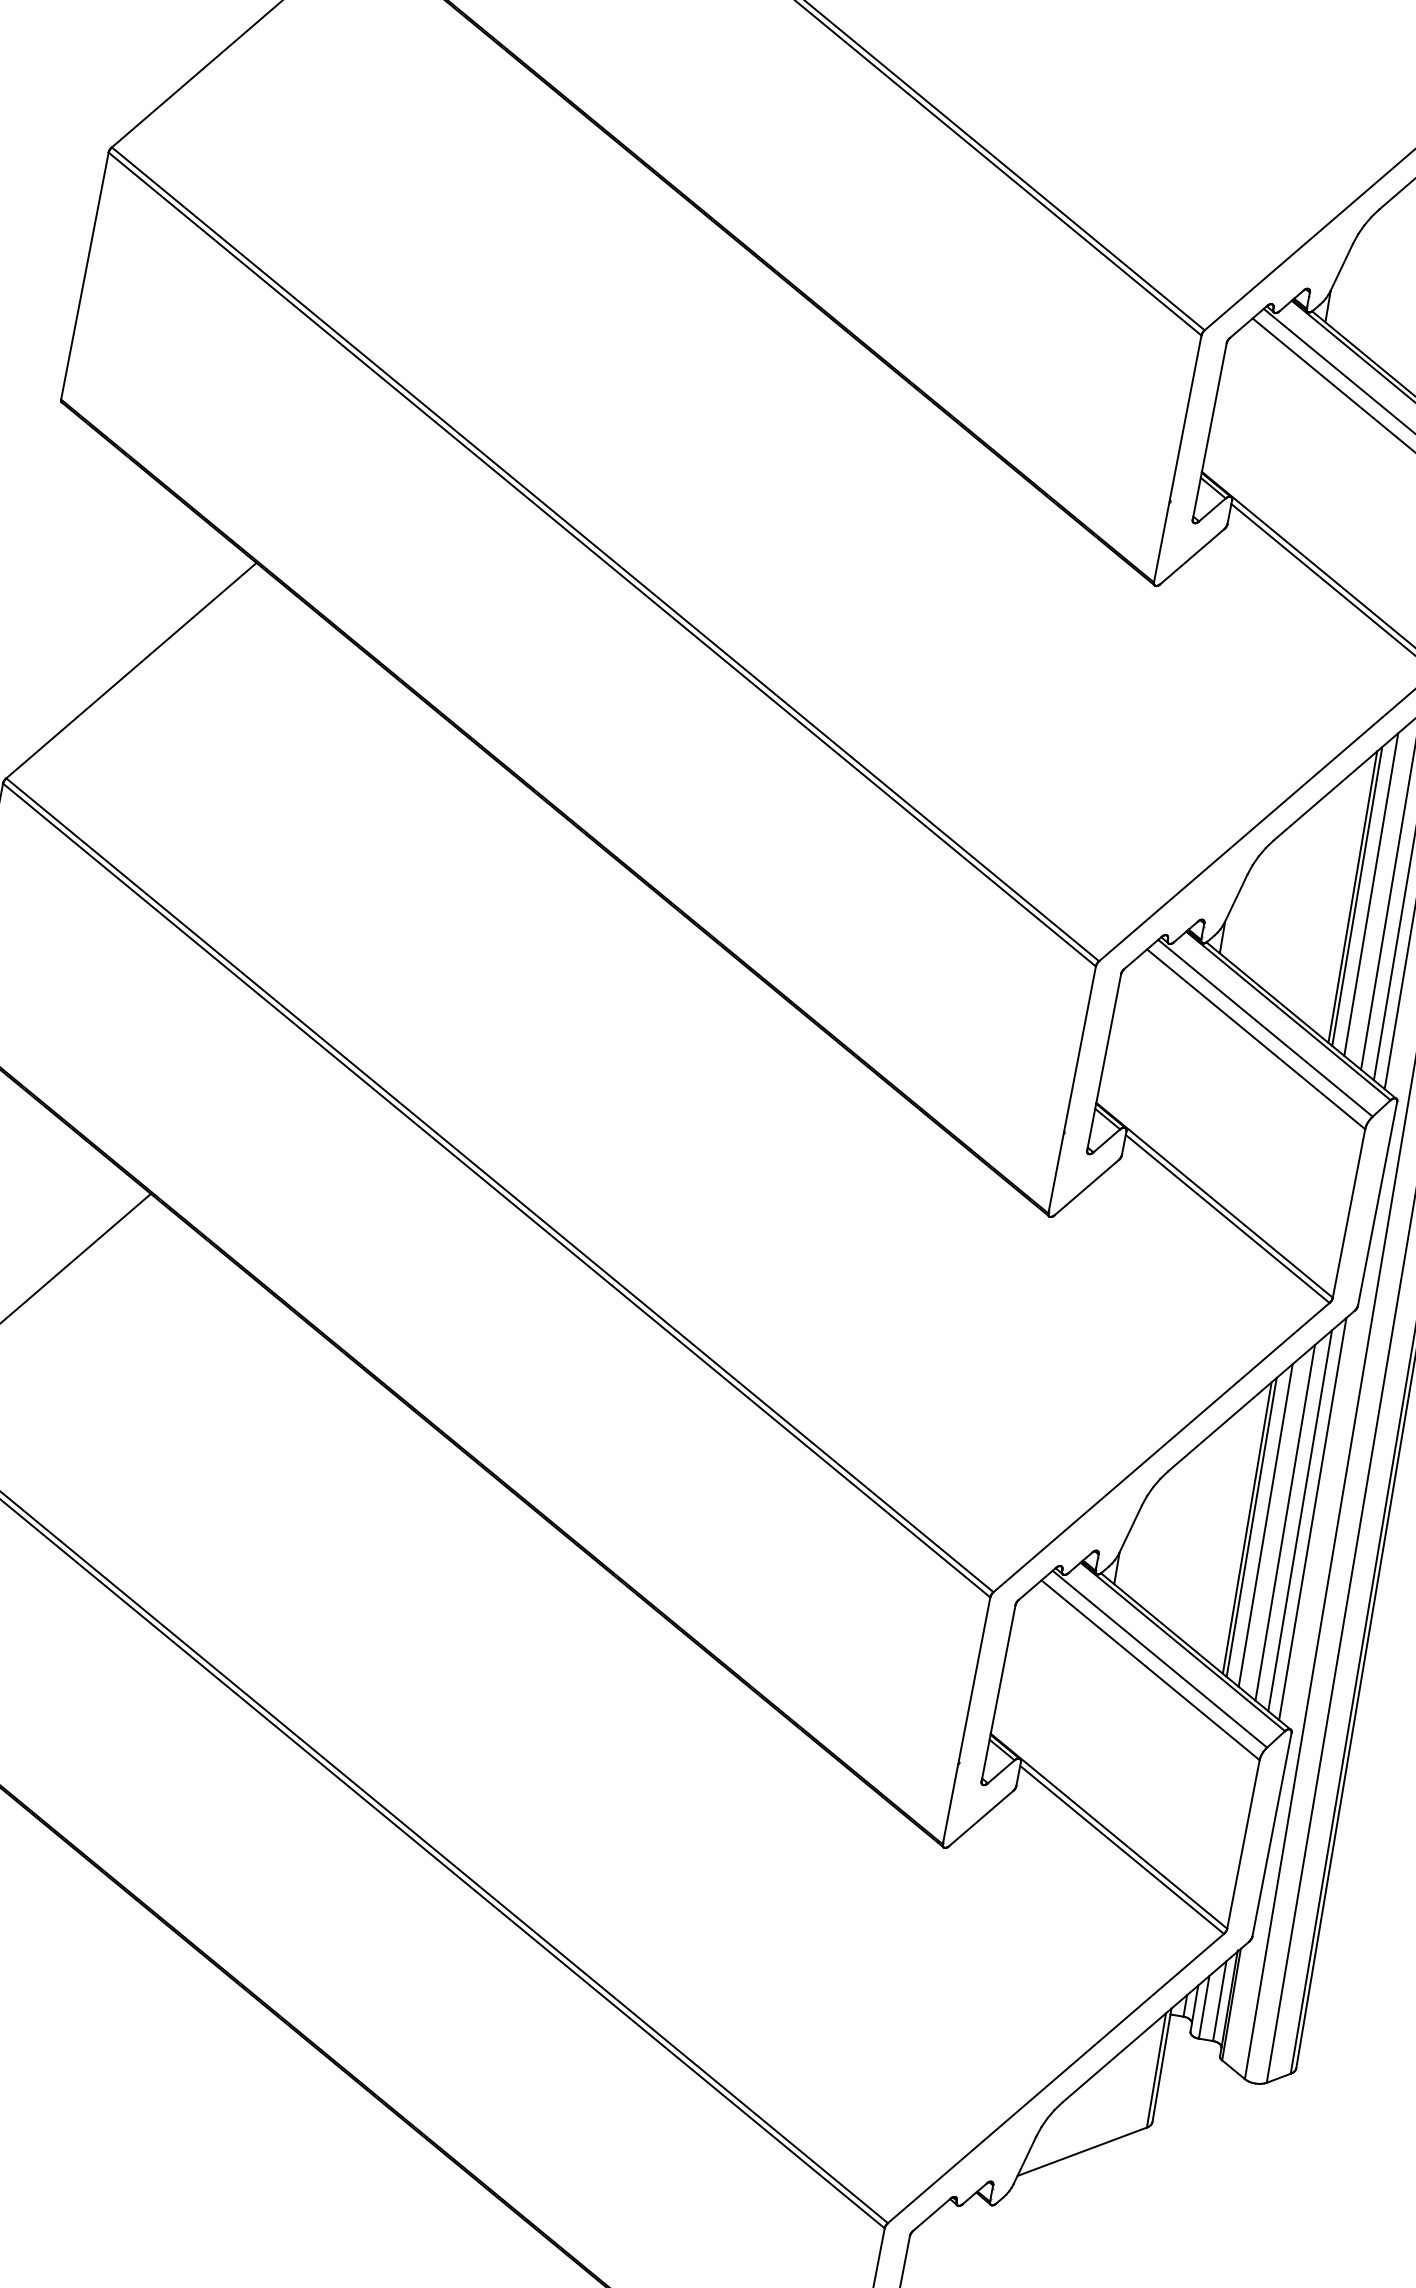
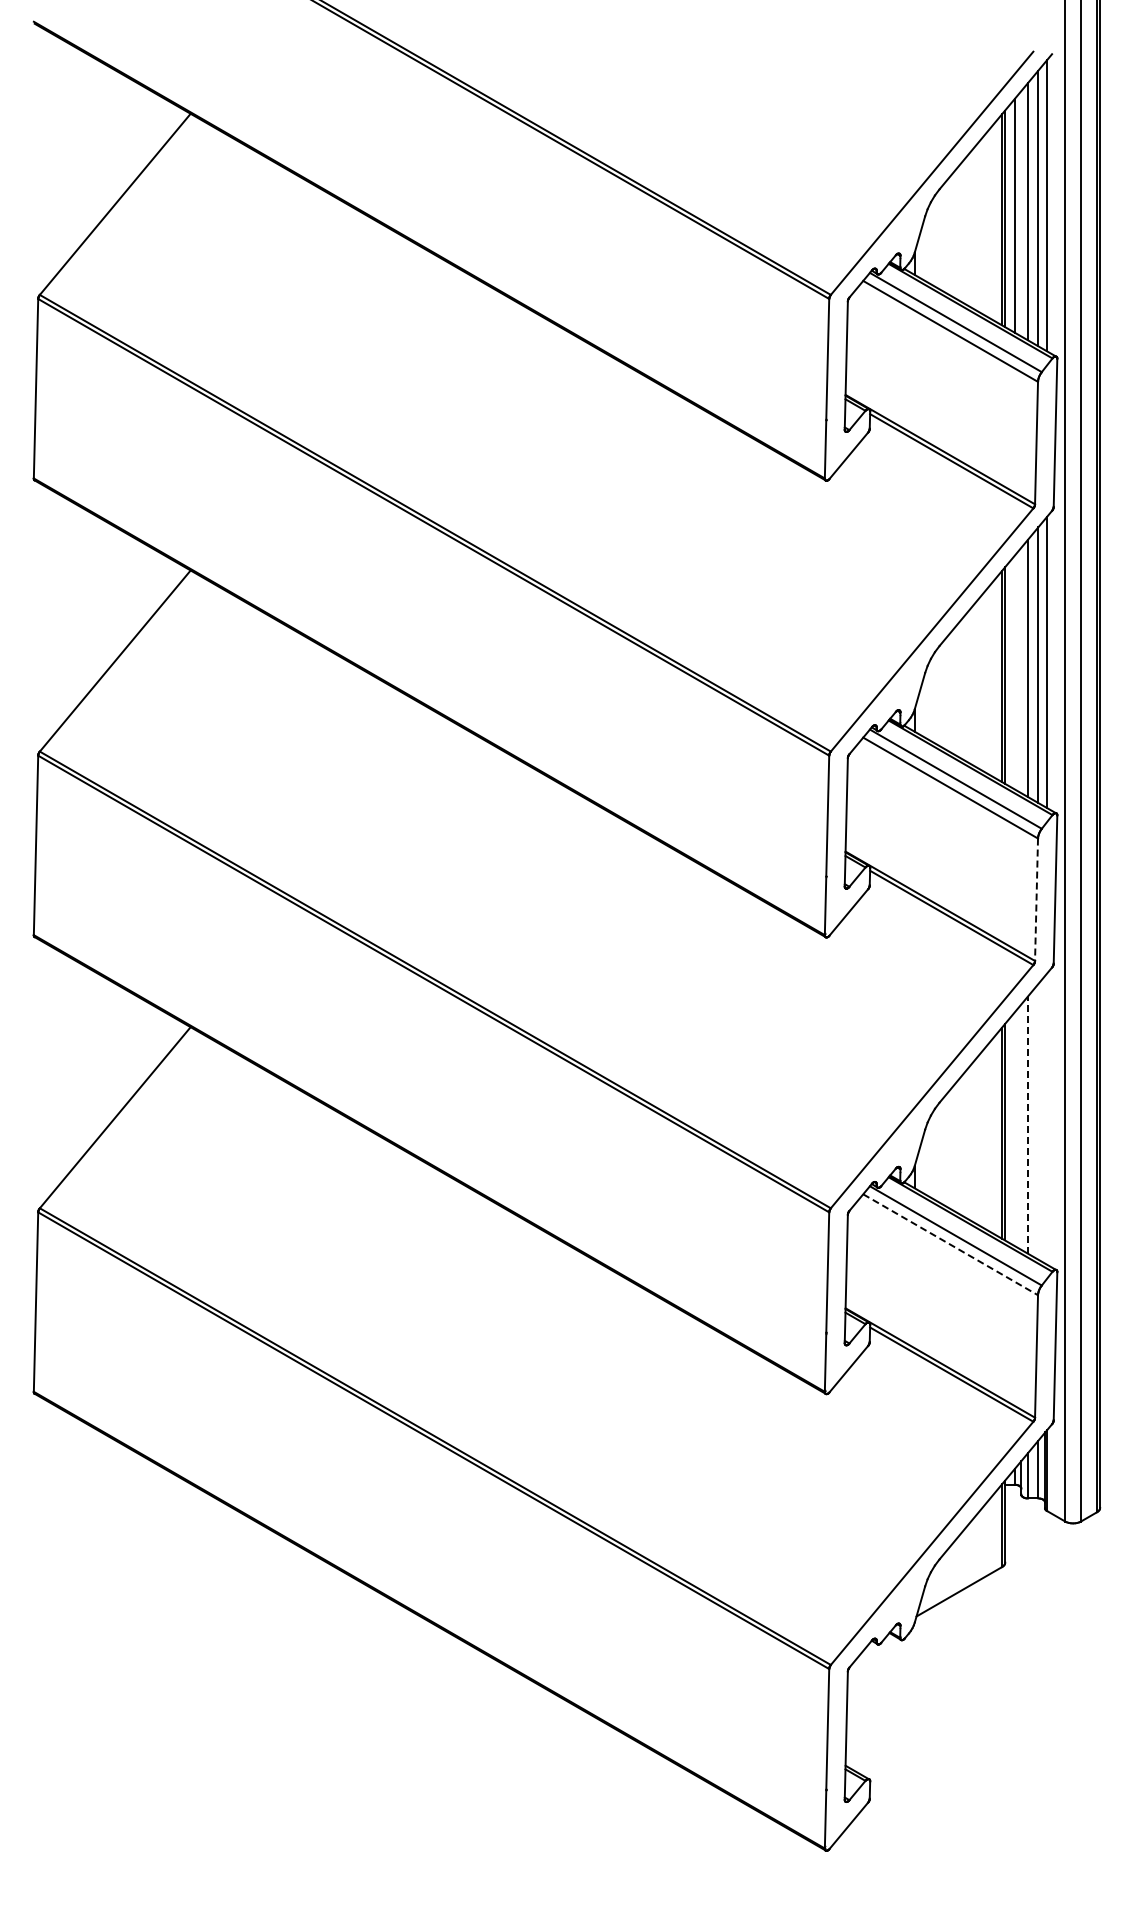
line: (1371, 894) -> (1014, 672), removed
line: (1348, 1214) -> (1036, 900), solid -> dashed
line: (1313, 1518) -> (1047, 1118), removed
line: (1300, 1520) -> (1038, 1121), removed
line: (1285, 1523) -> (1028, 1125), solid -> dashed
line: (1265, 1525) -> (1014, 1129), removed
line: (1150, 1669) -> (950, 1244), solid -> dashed

